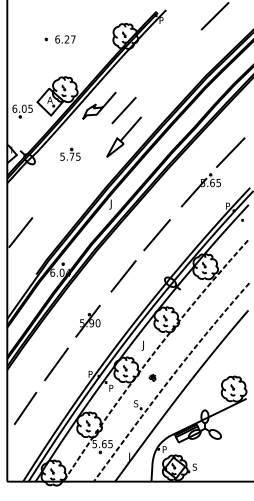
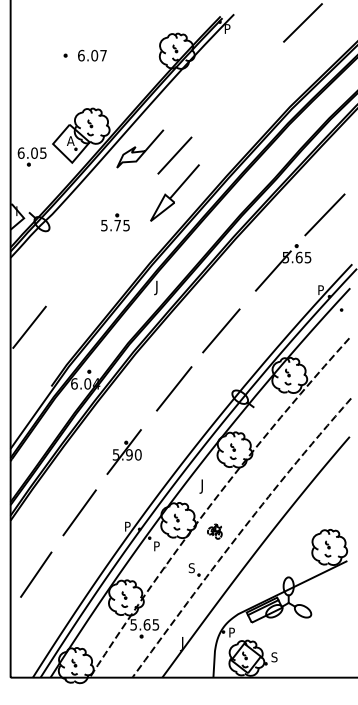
text: (66, 39) -> (94, 55), 6.27 -> 6.07
part: (70, 154) -> (115, 222), moved
part: (152, 377) -> (214, 531), size x1.67

